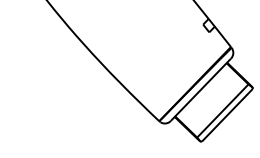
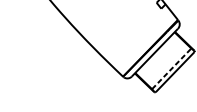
line: (222, 110) -> (171, 68), solid -> dashed

